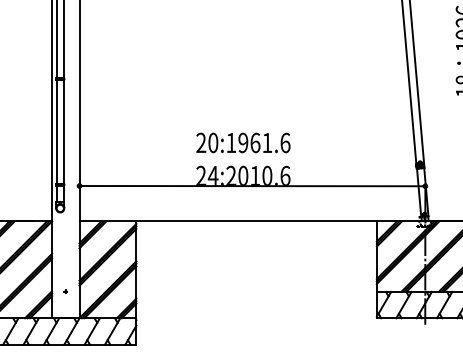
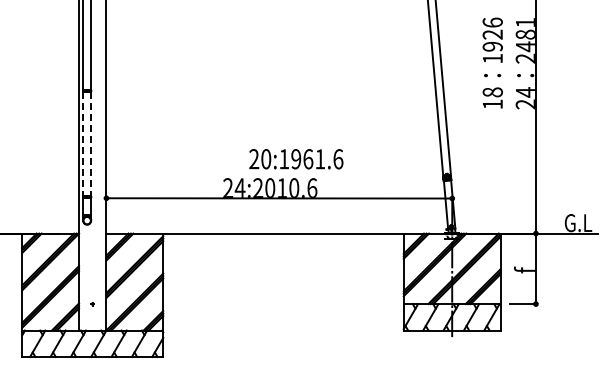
line: (56, 132) -> (83, 144), solid -> dashed
line: (63, 132) -> (90, 144), solid -> dashed
text: (243, 143) -> (296, 159), moved

